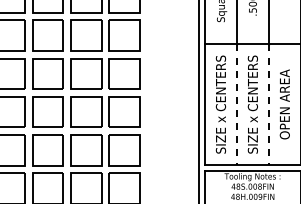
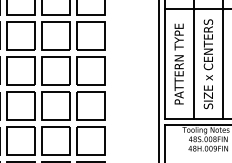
text: (220, 104) -> (178, 64), SIZE x CENTERS -> PATTERN TYPE
line: (236, 105) -> (193, 65), dashed -> solid
line: (268, 105) -> (222, 65), dashed -> solid

